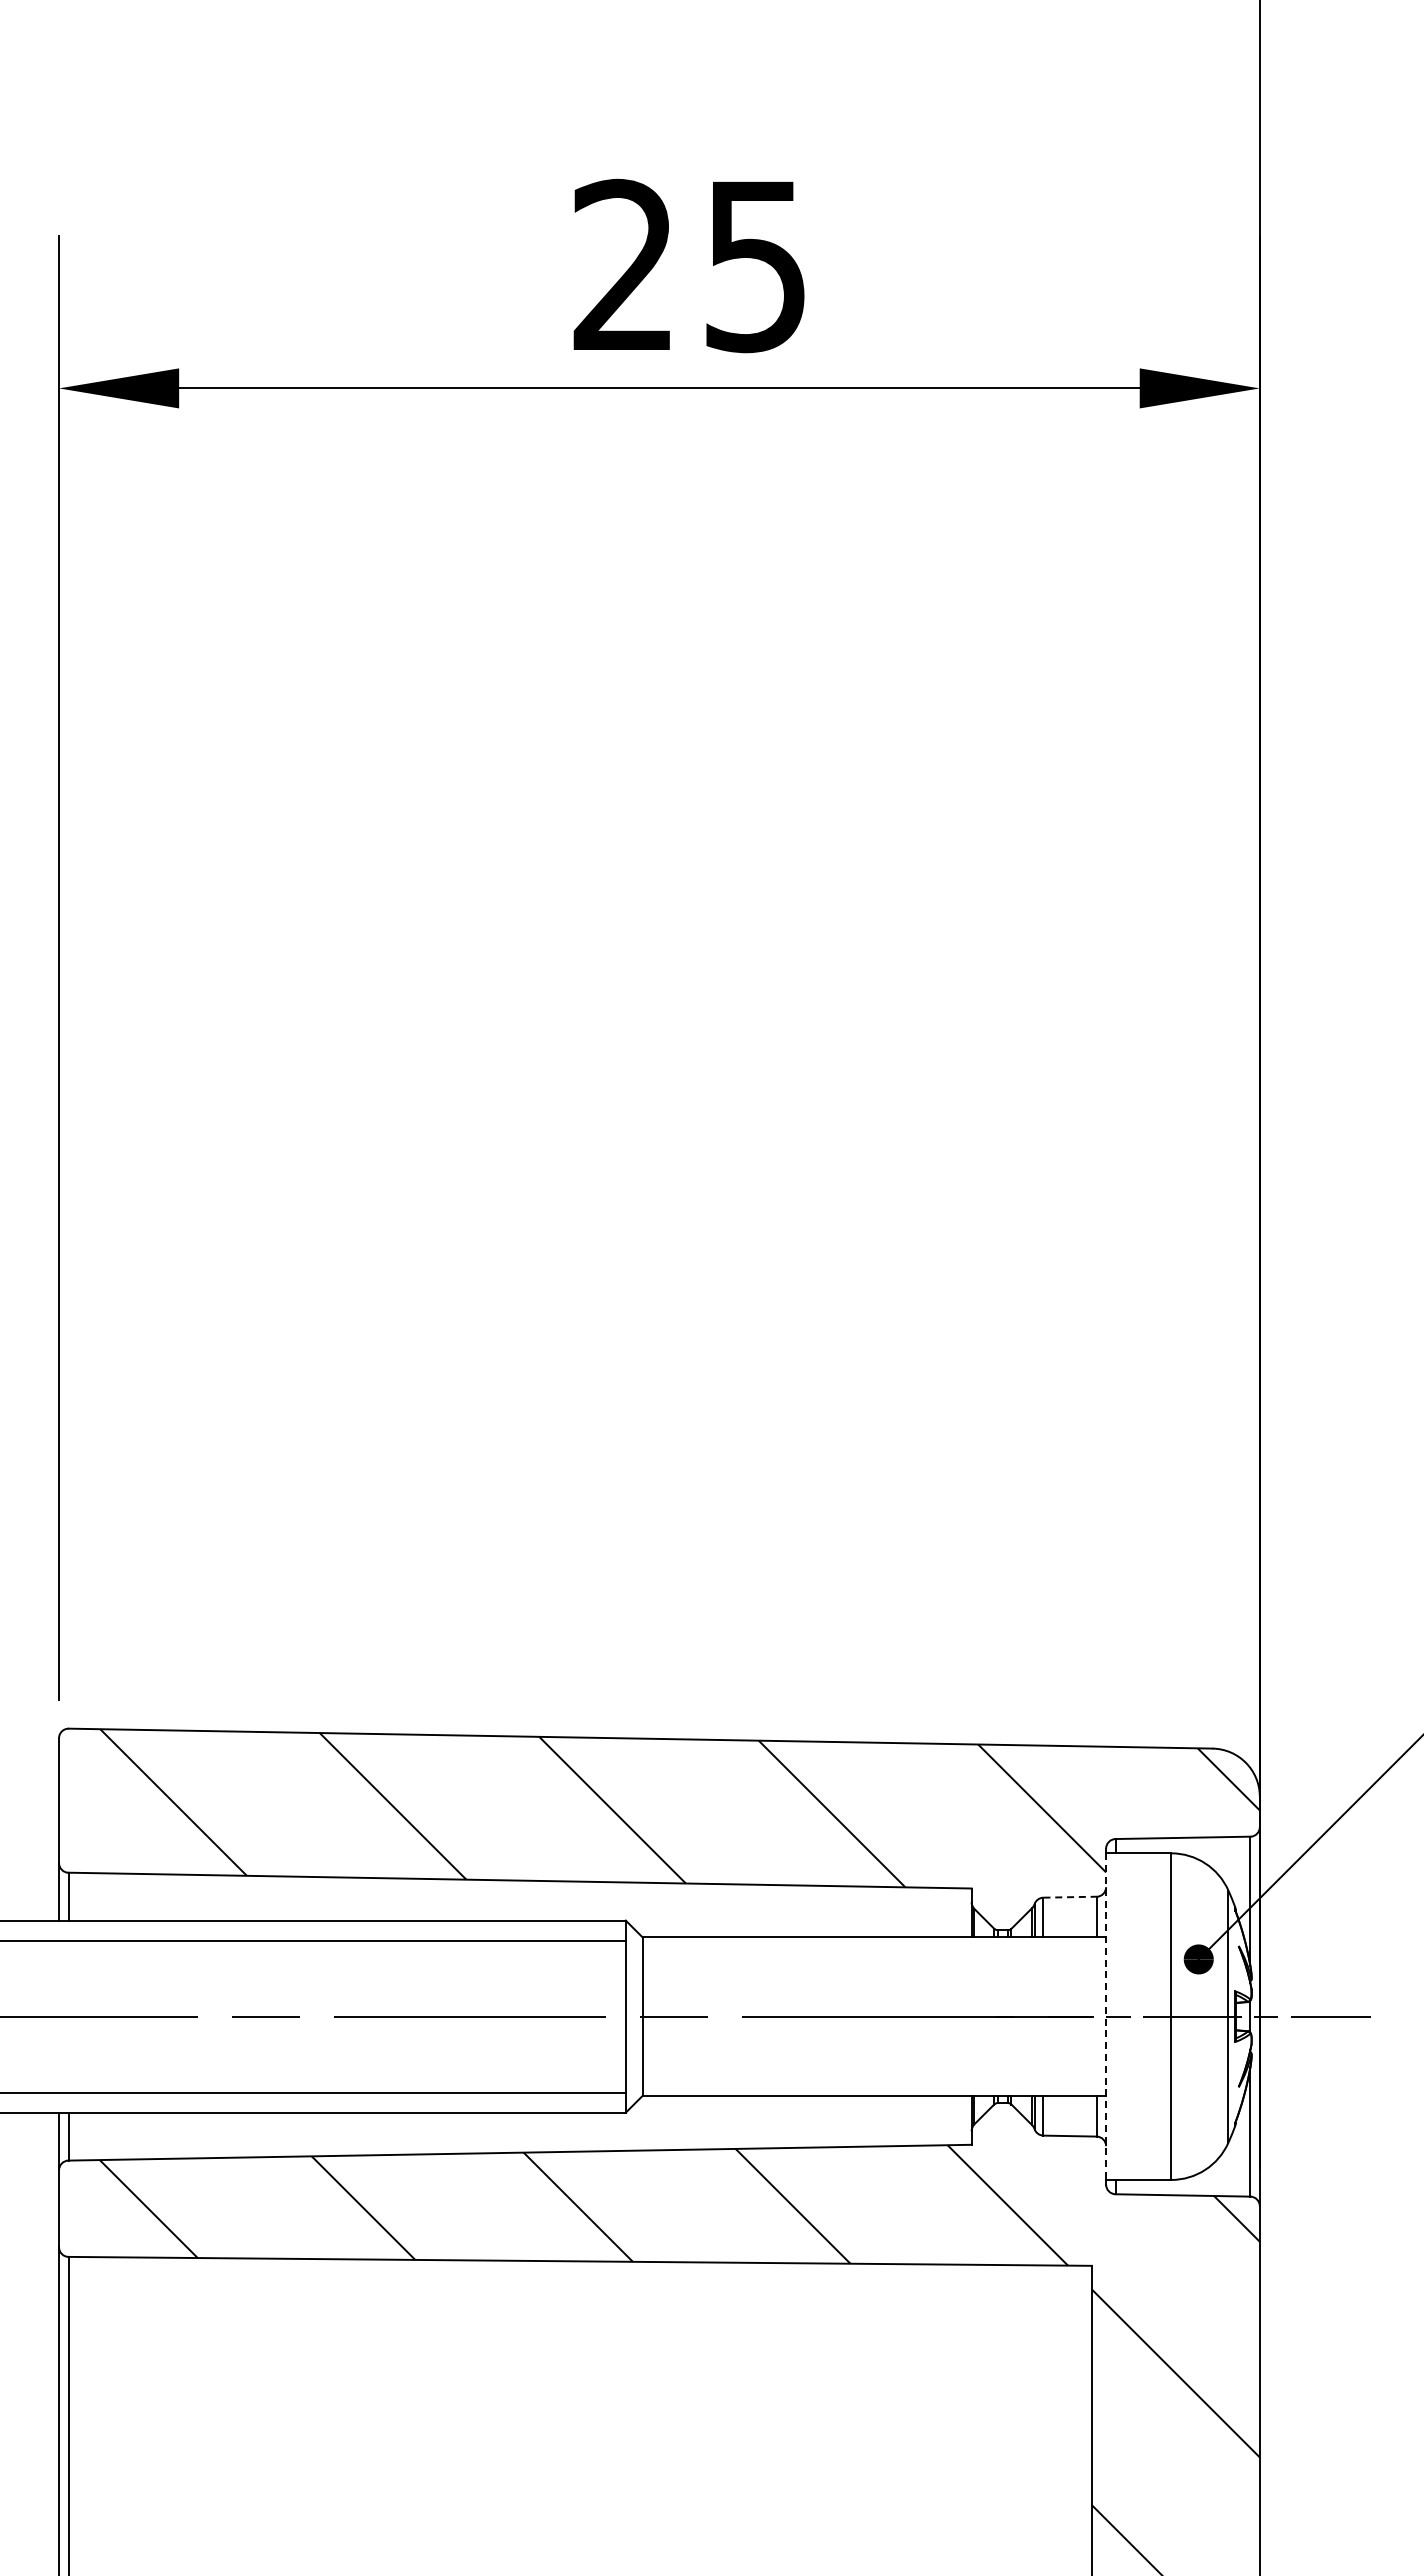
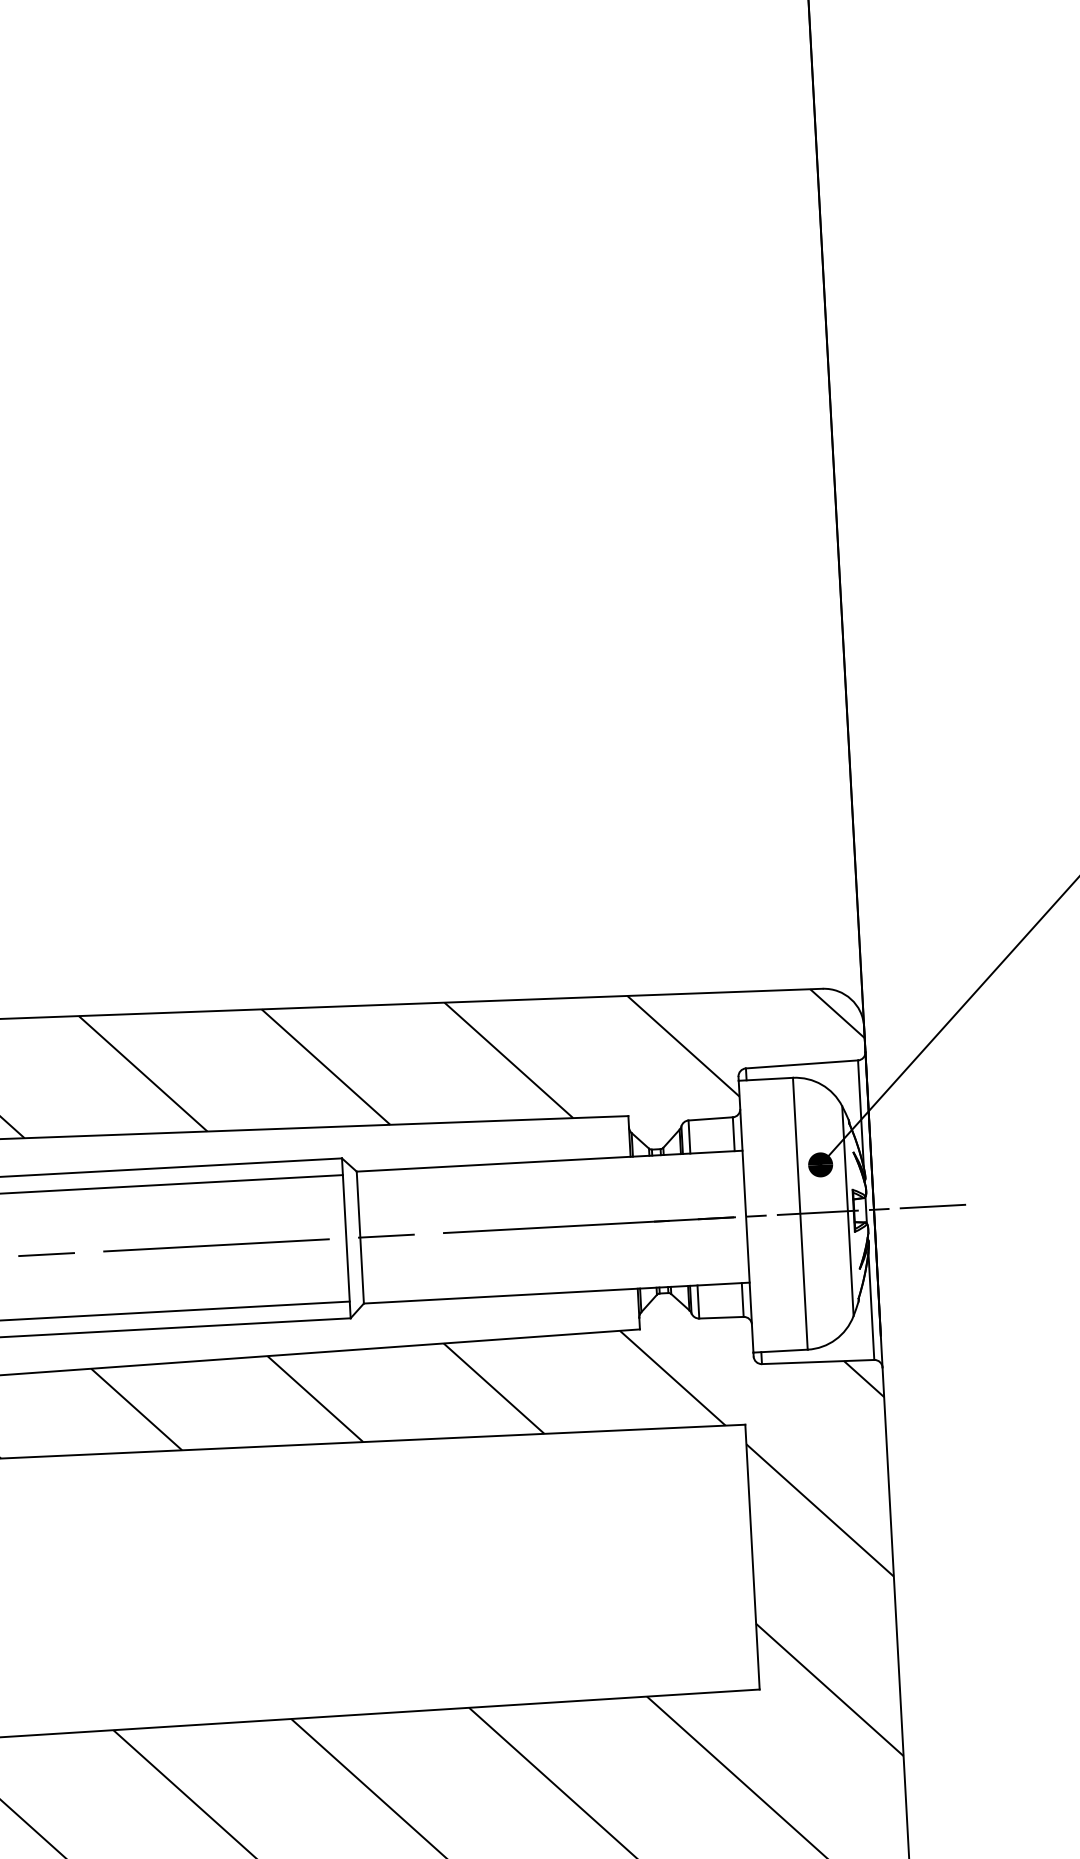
line: (1070, 1897) -> (711, 1119), dashed -> solid
line: (1106, 2017) -> (746, 1217), dashed -> solid

